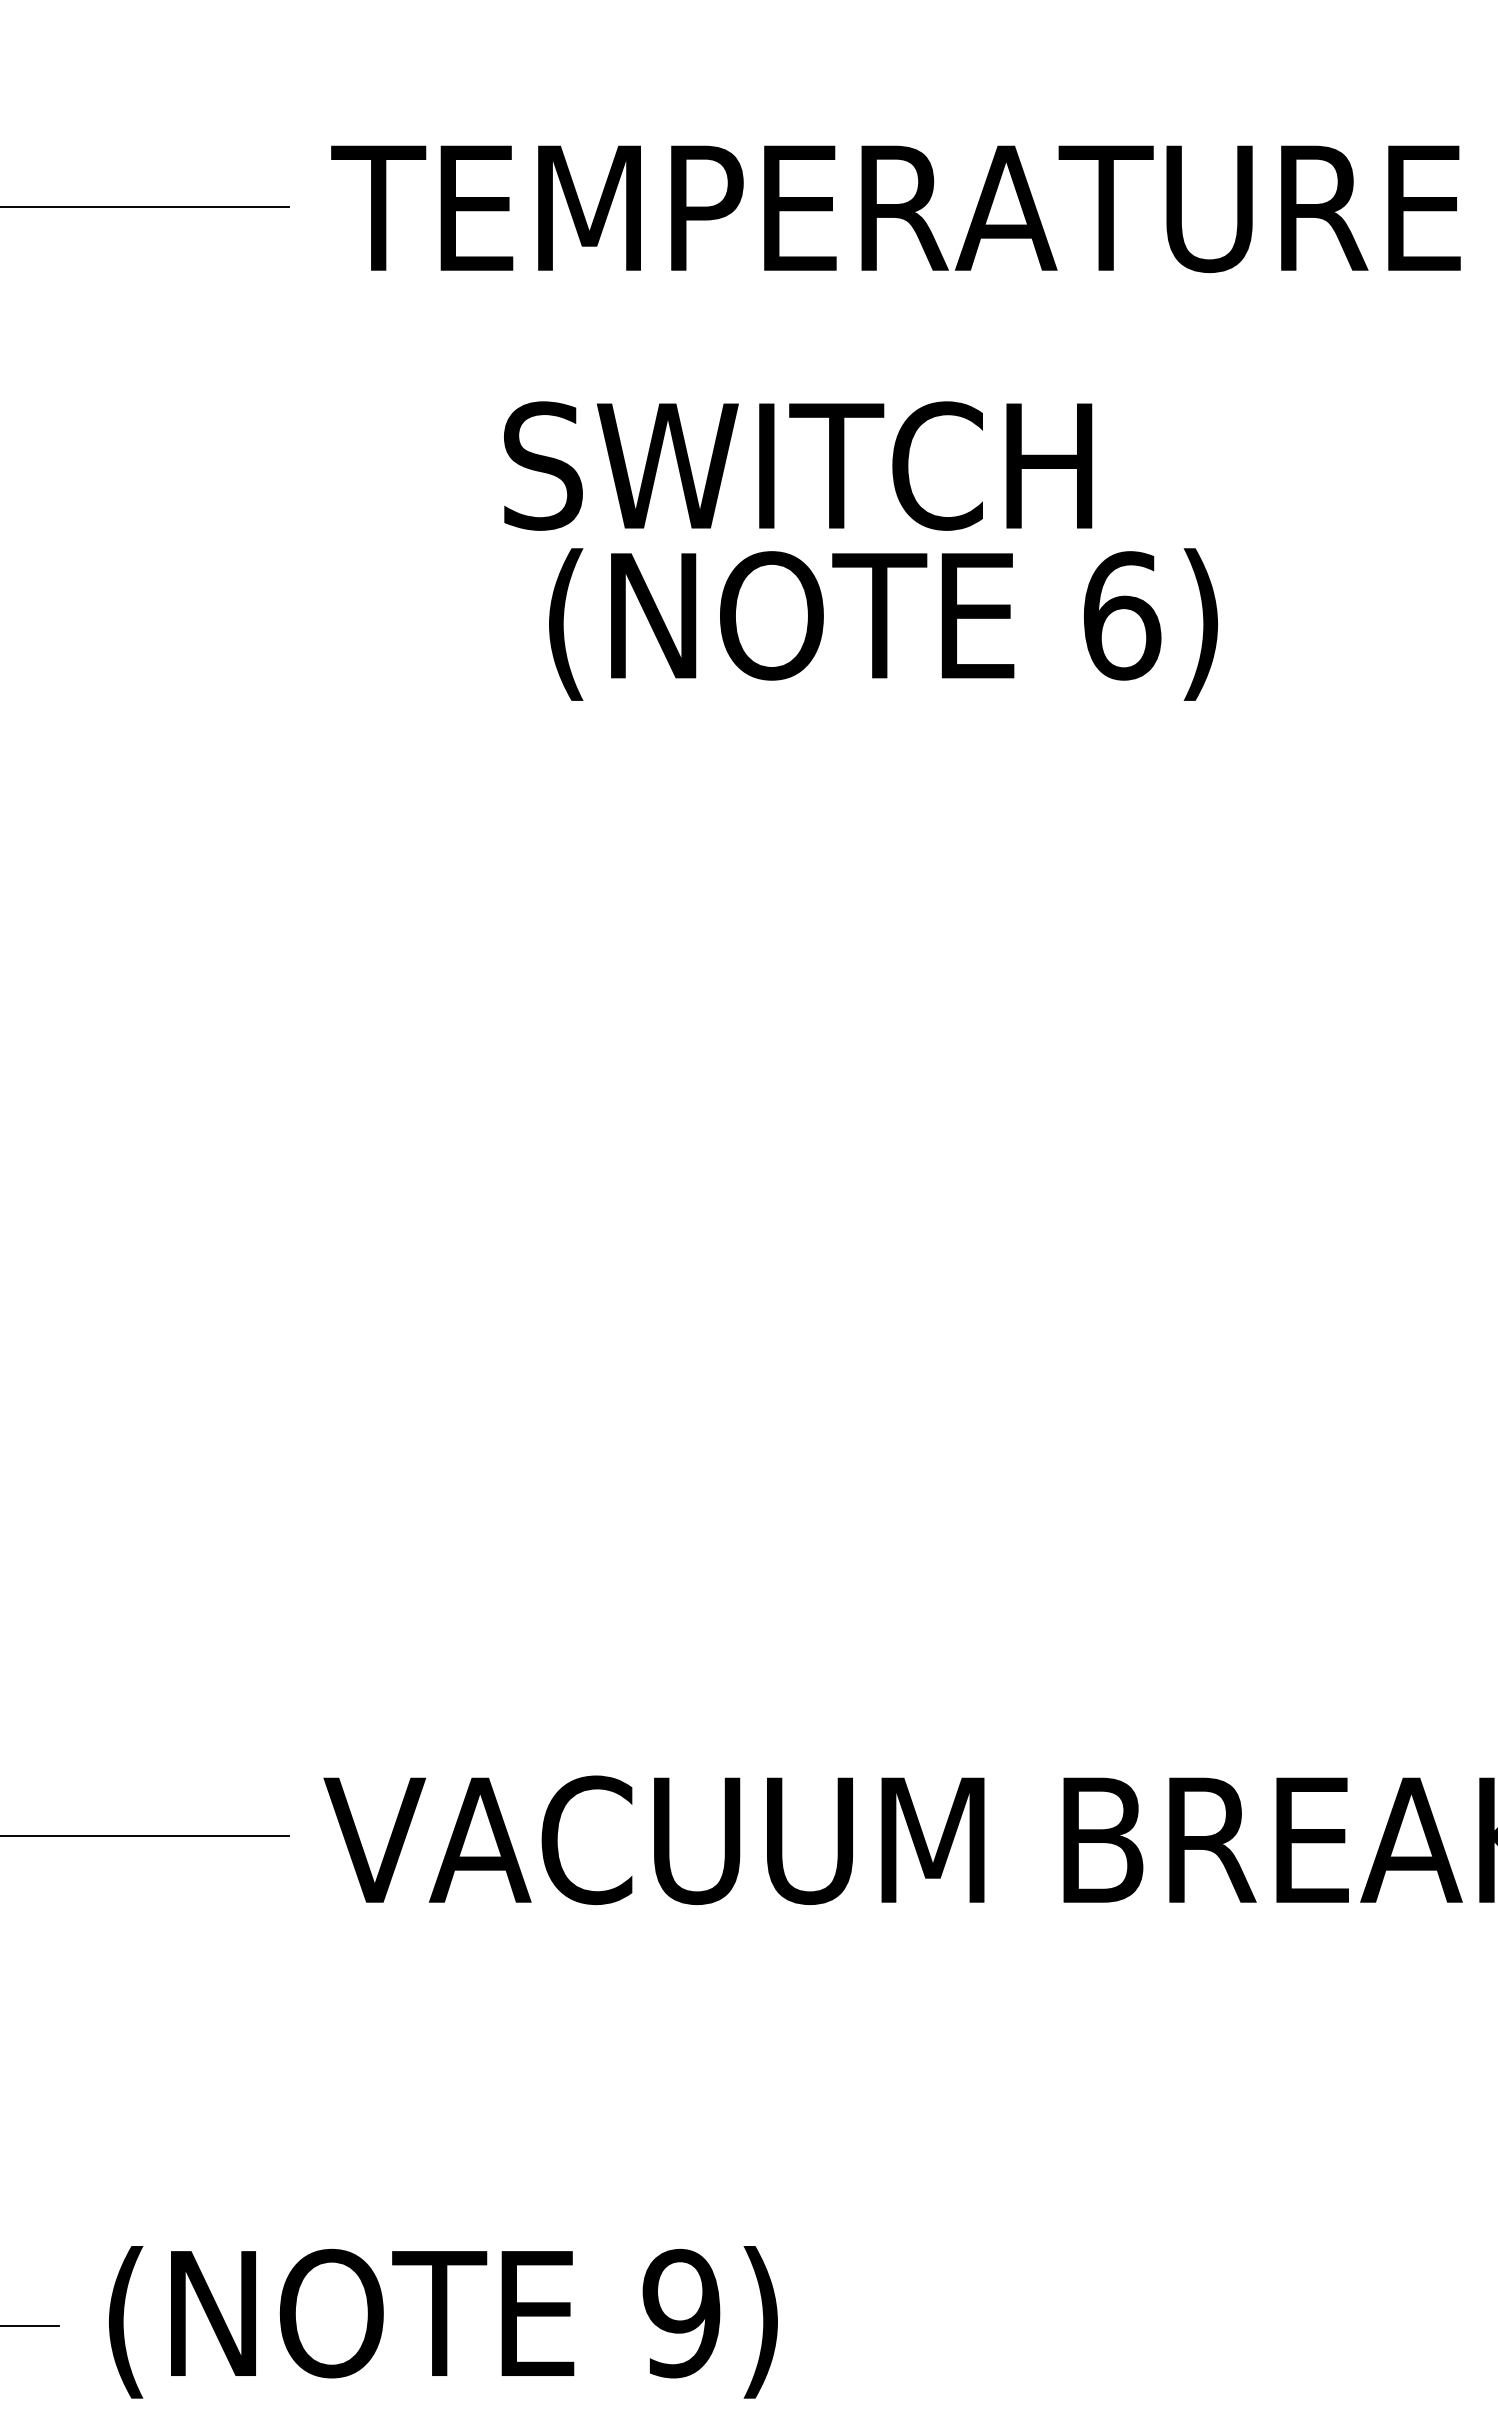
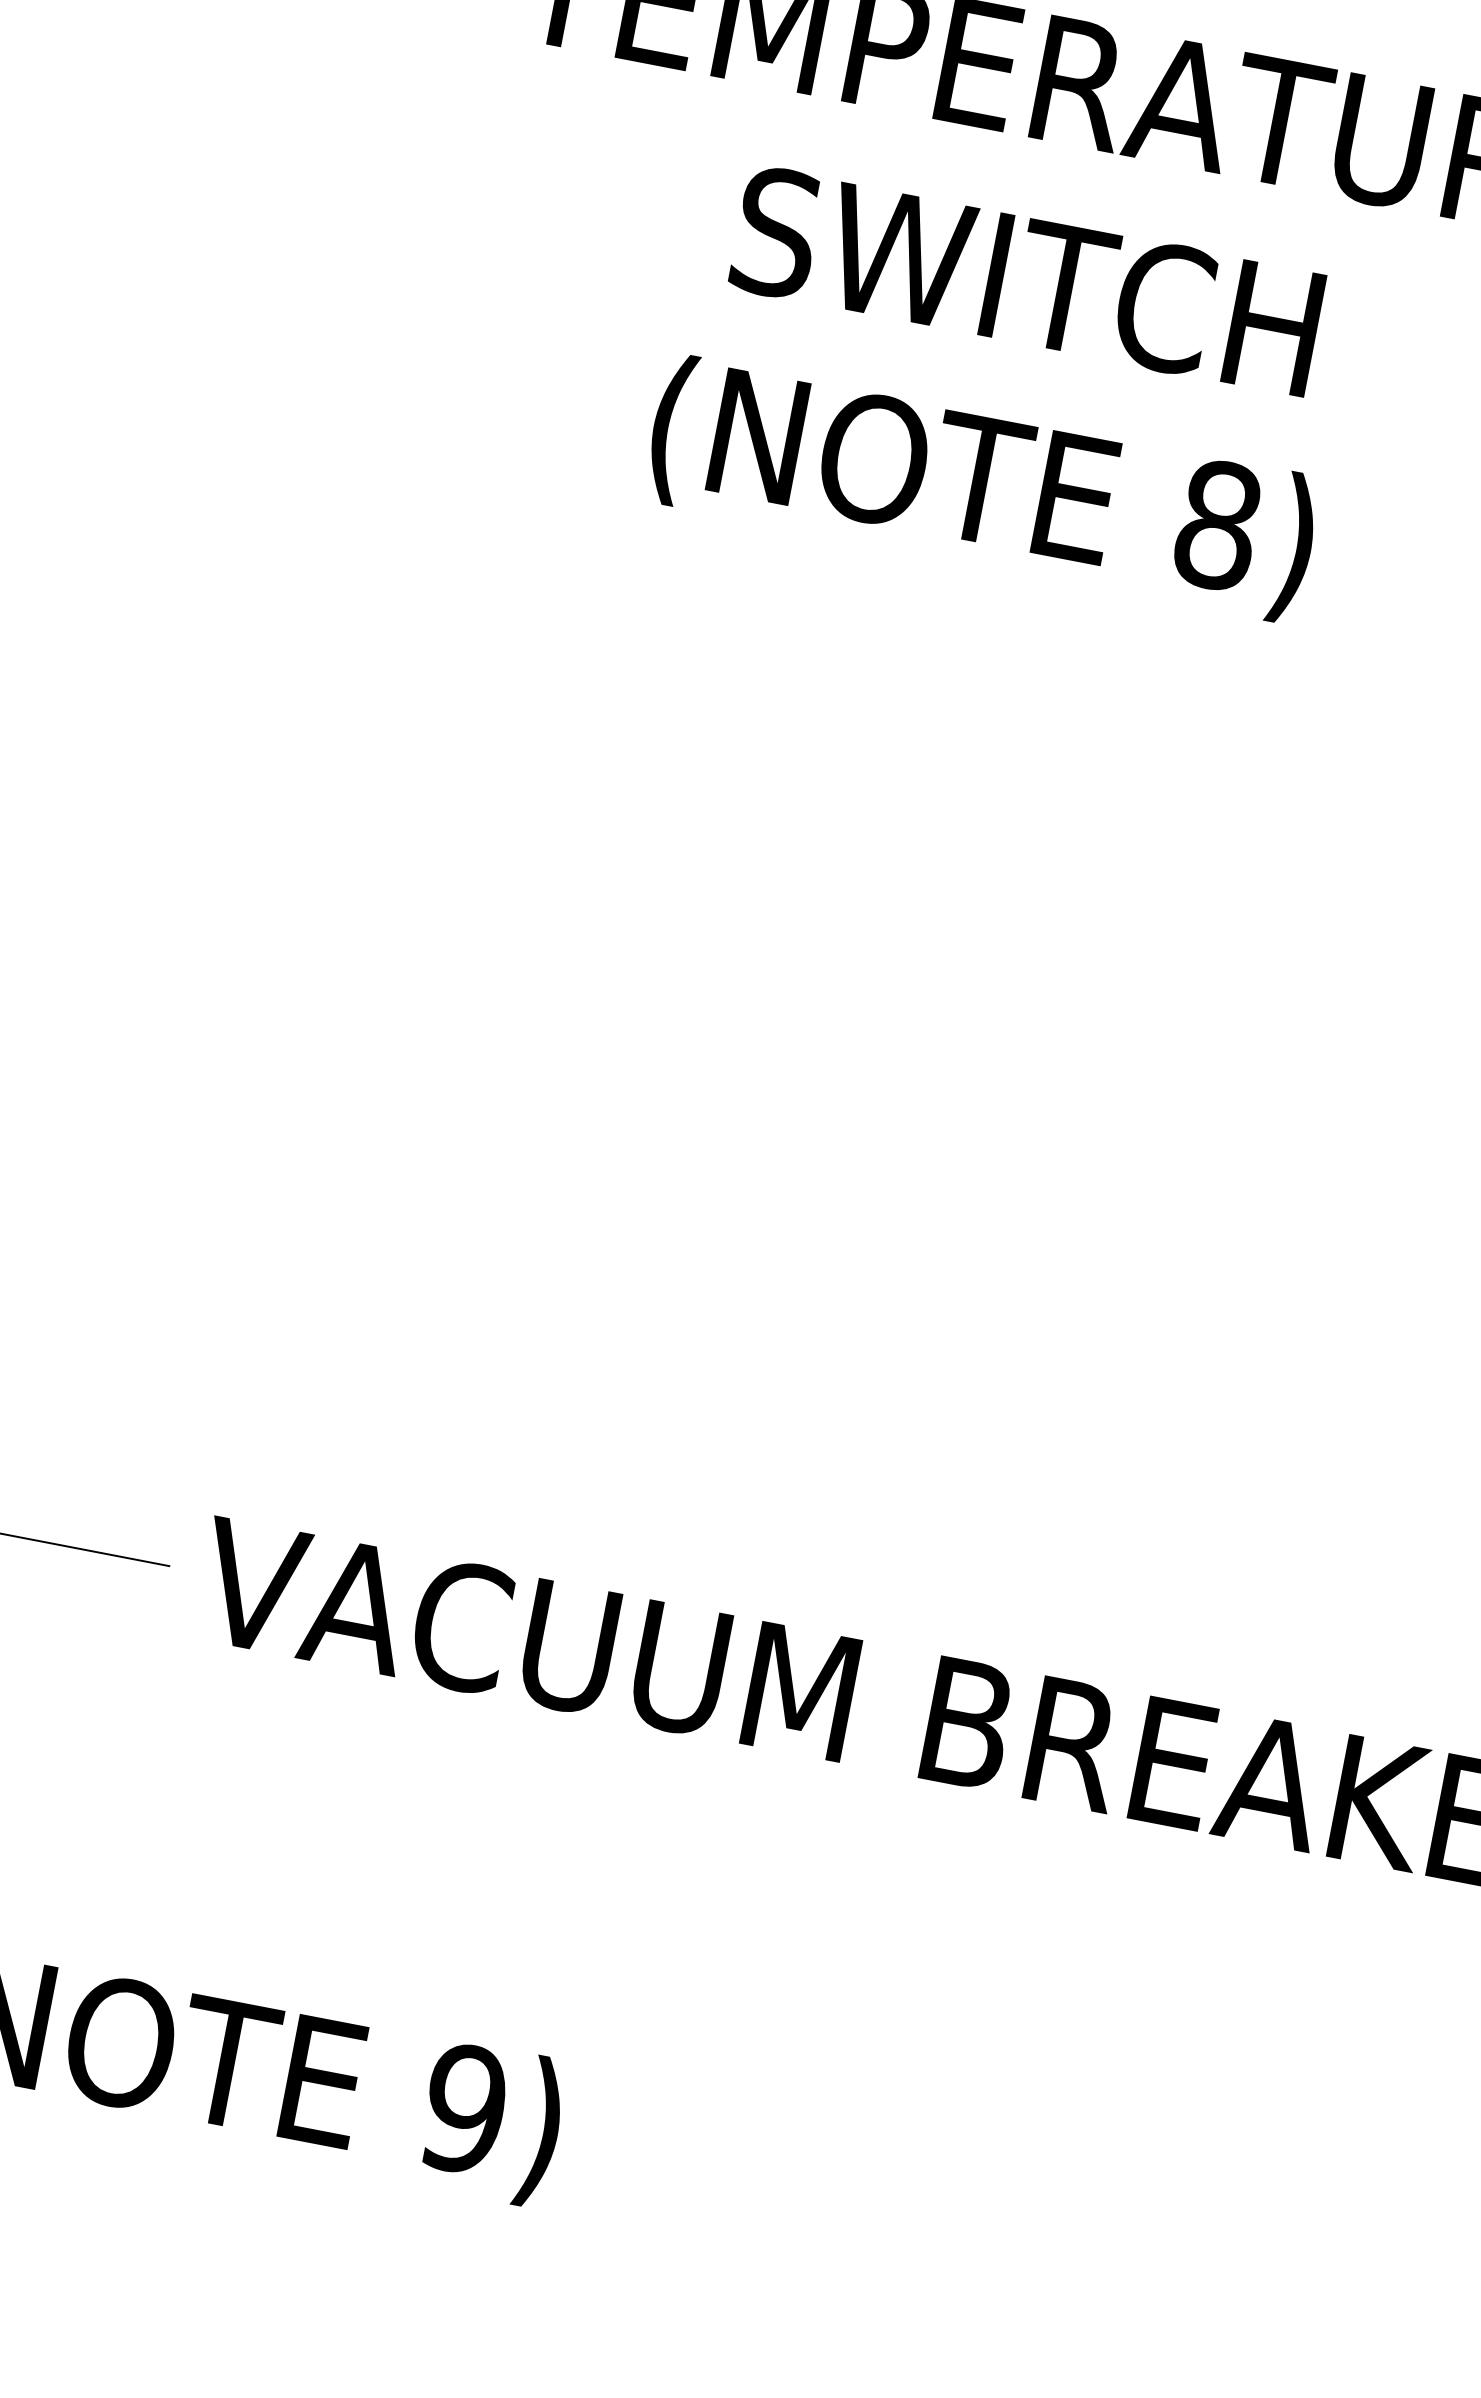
text: (798, 465) -> (1027, 280), moved
text: (1122, 615) -> (1218, 525), 6) -> 8)

